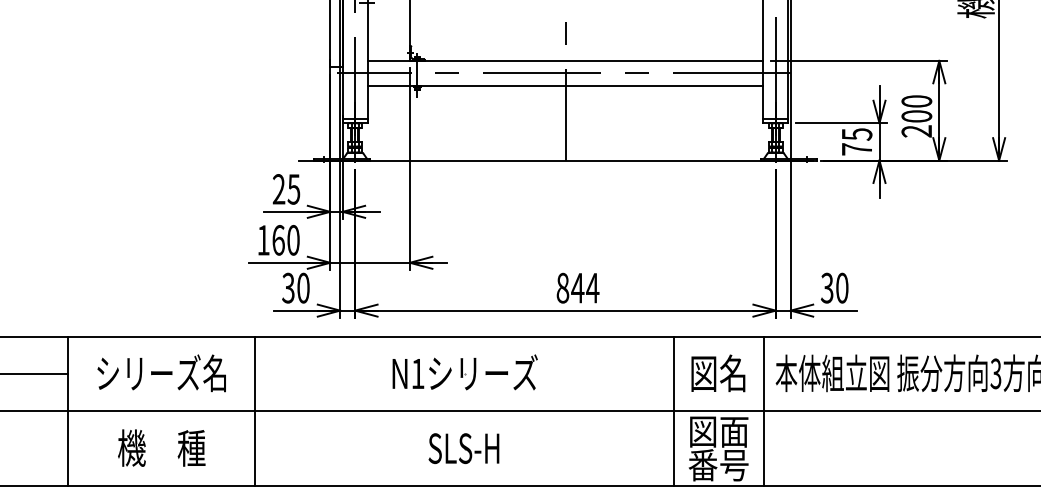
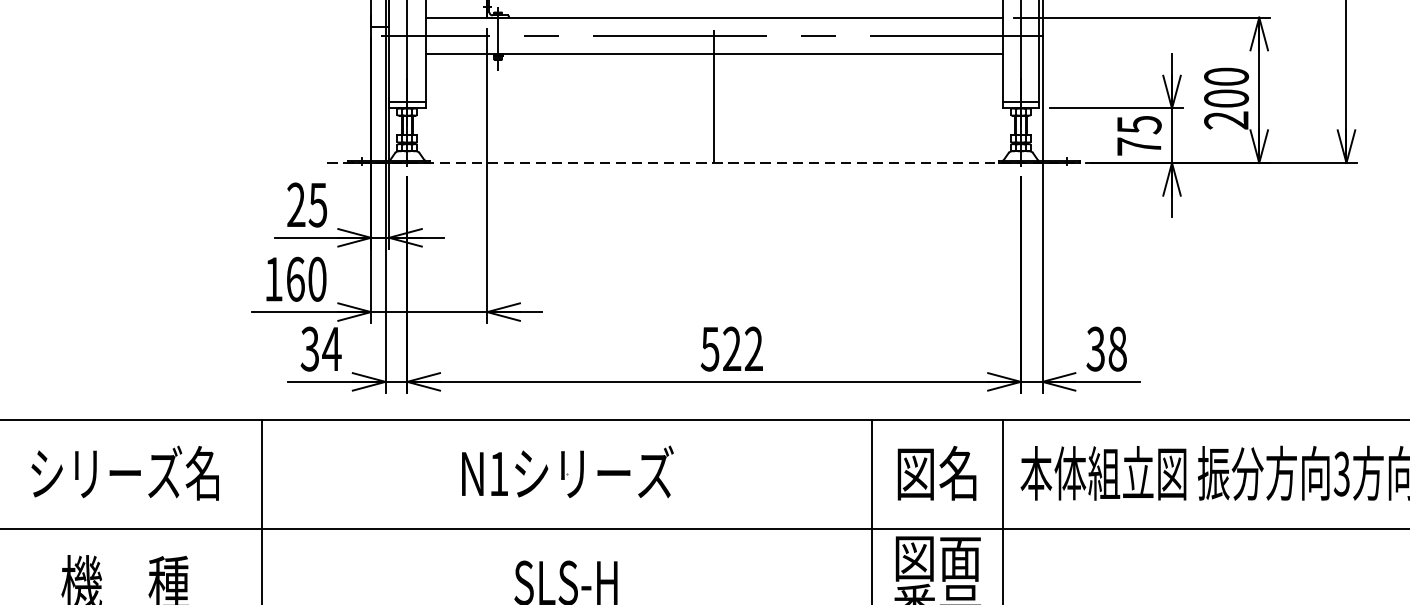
line: (555, 160) -> (699, 162), solid -> dashed
text: (303, 287) -> (331, 348), 30 -> 34
text: (577, 287) -> (731, 348), 844 -> 522
text: (842, 288) -> (1118, 349), 30 -> 38

